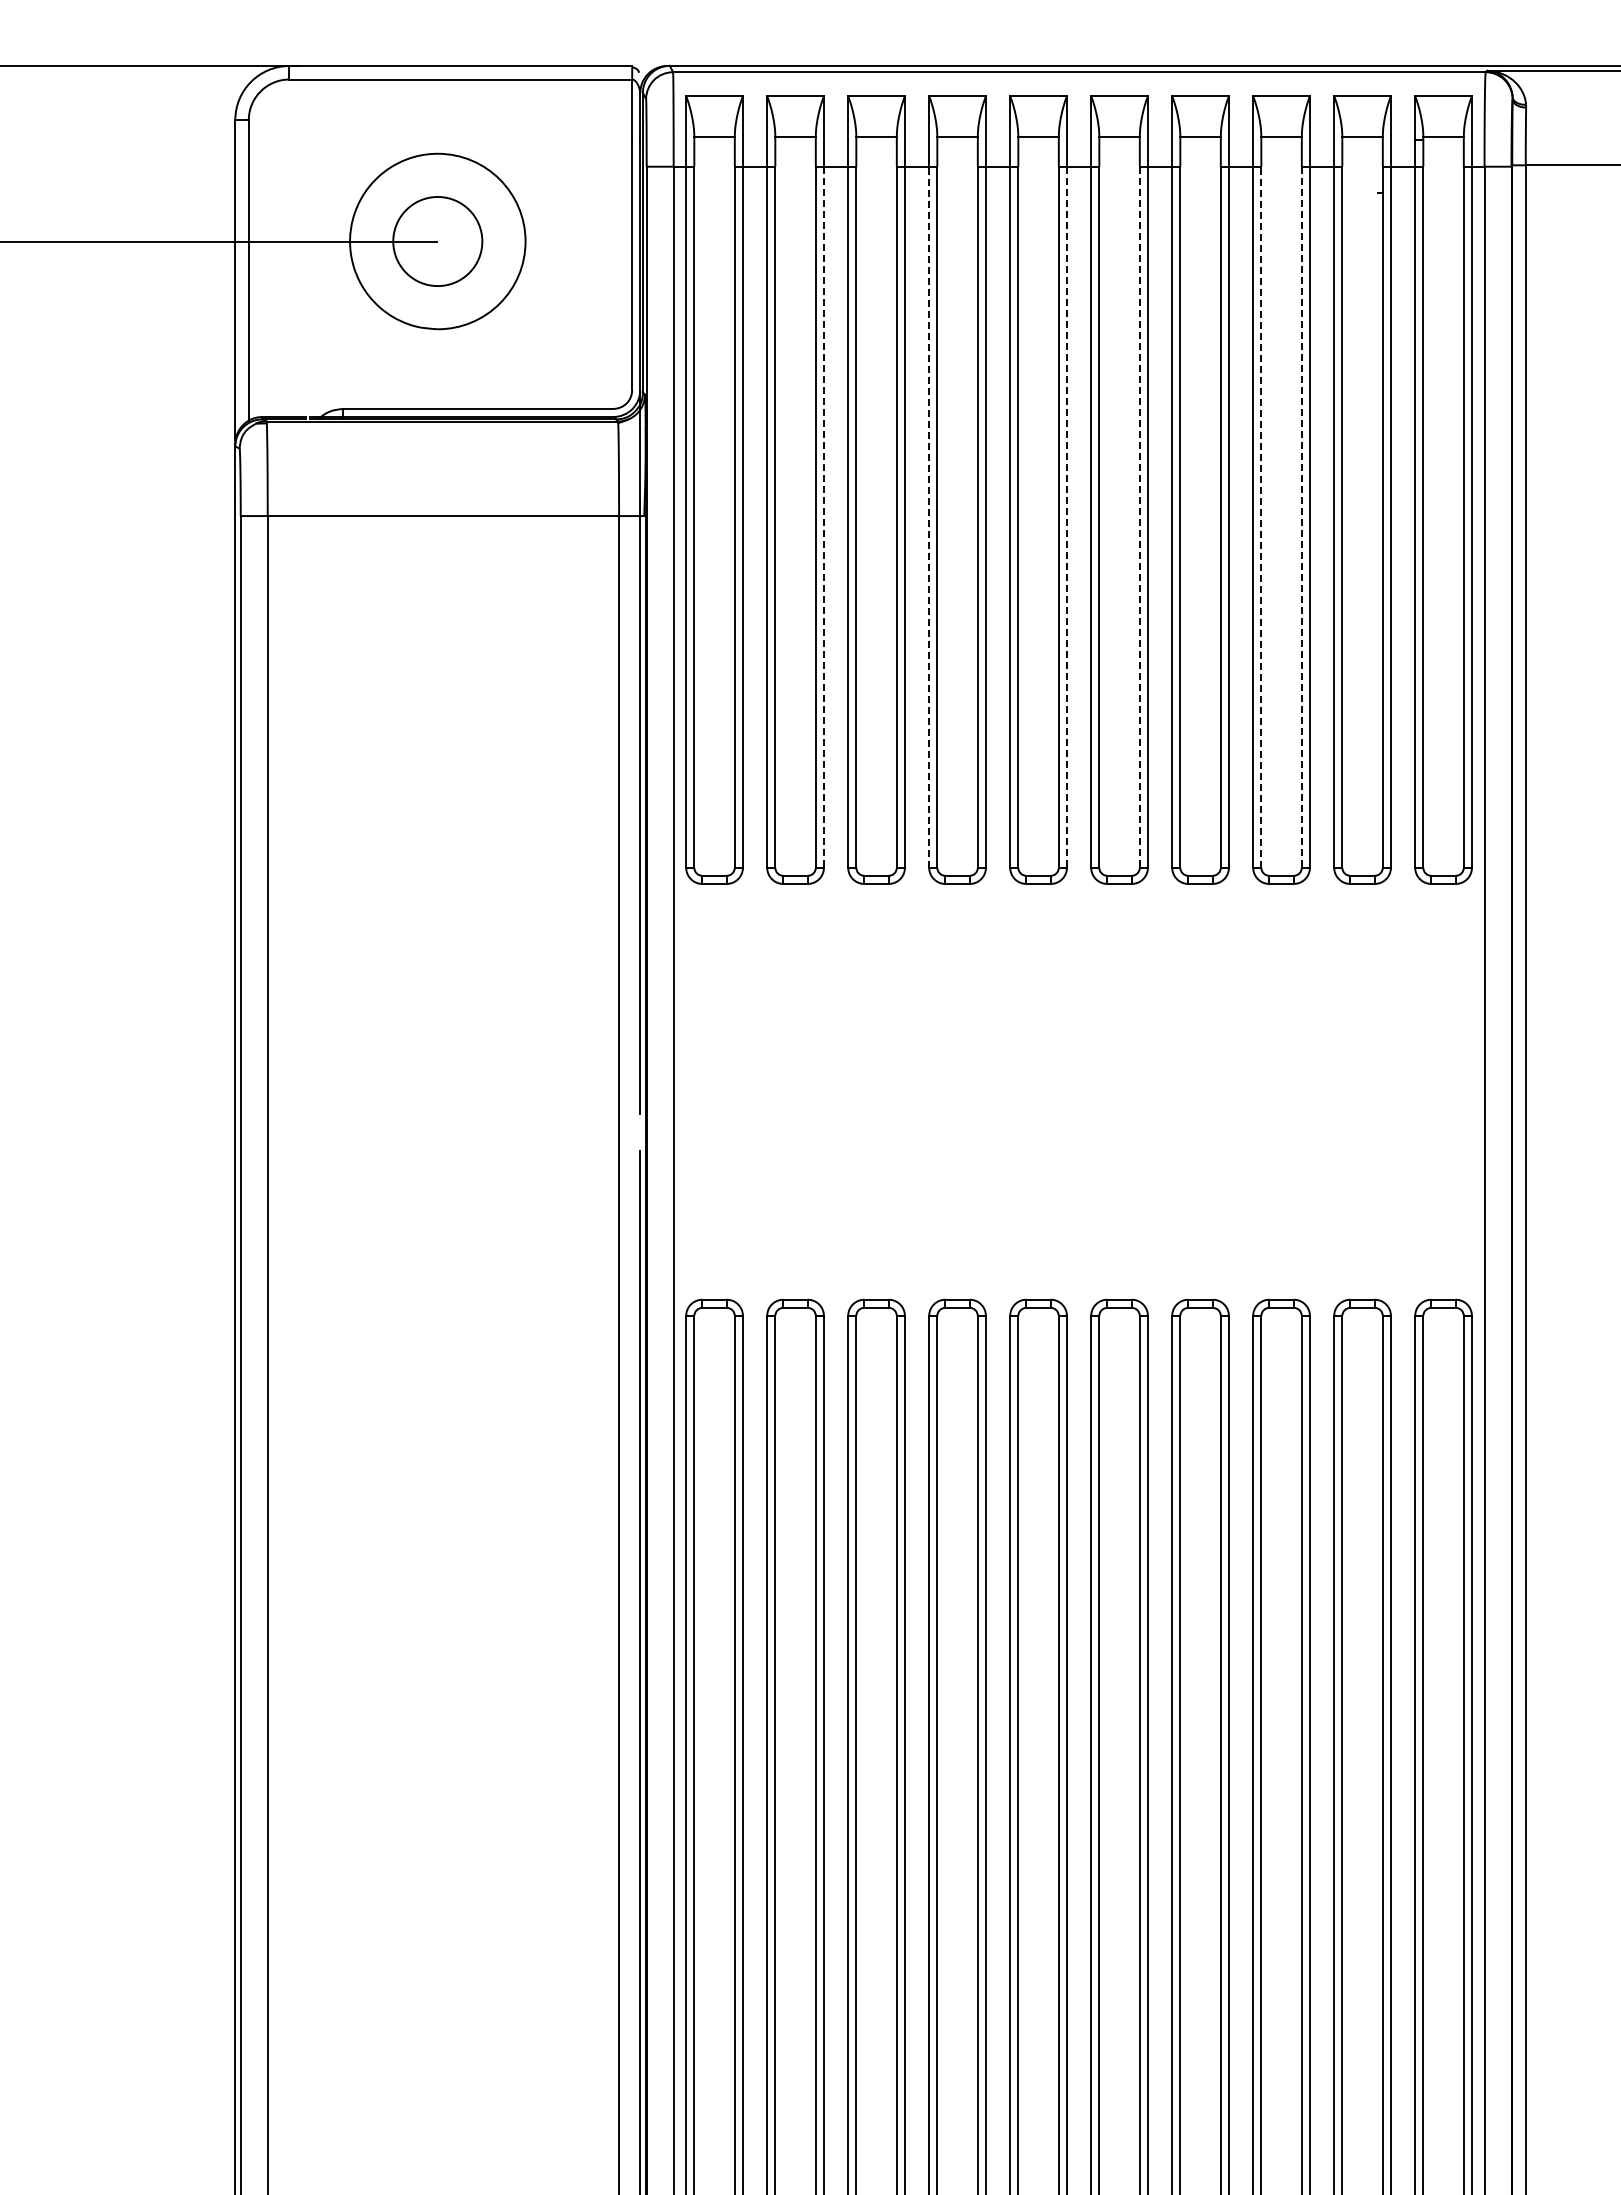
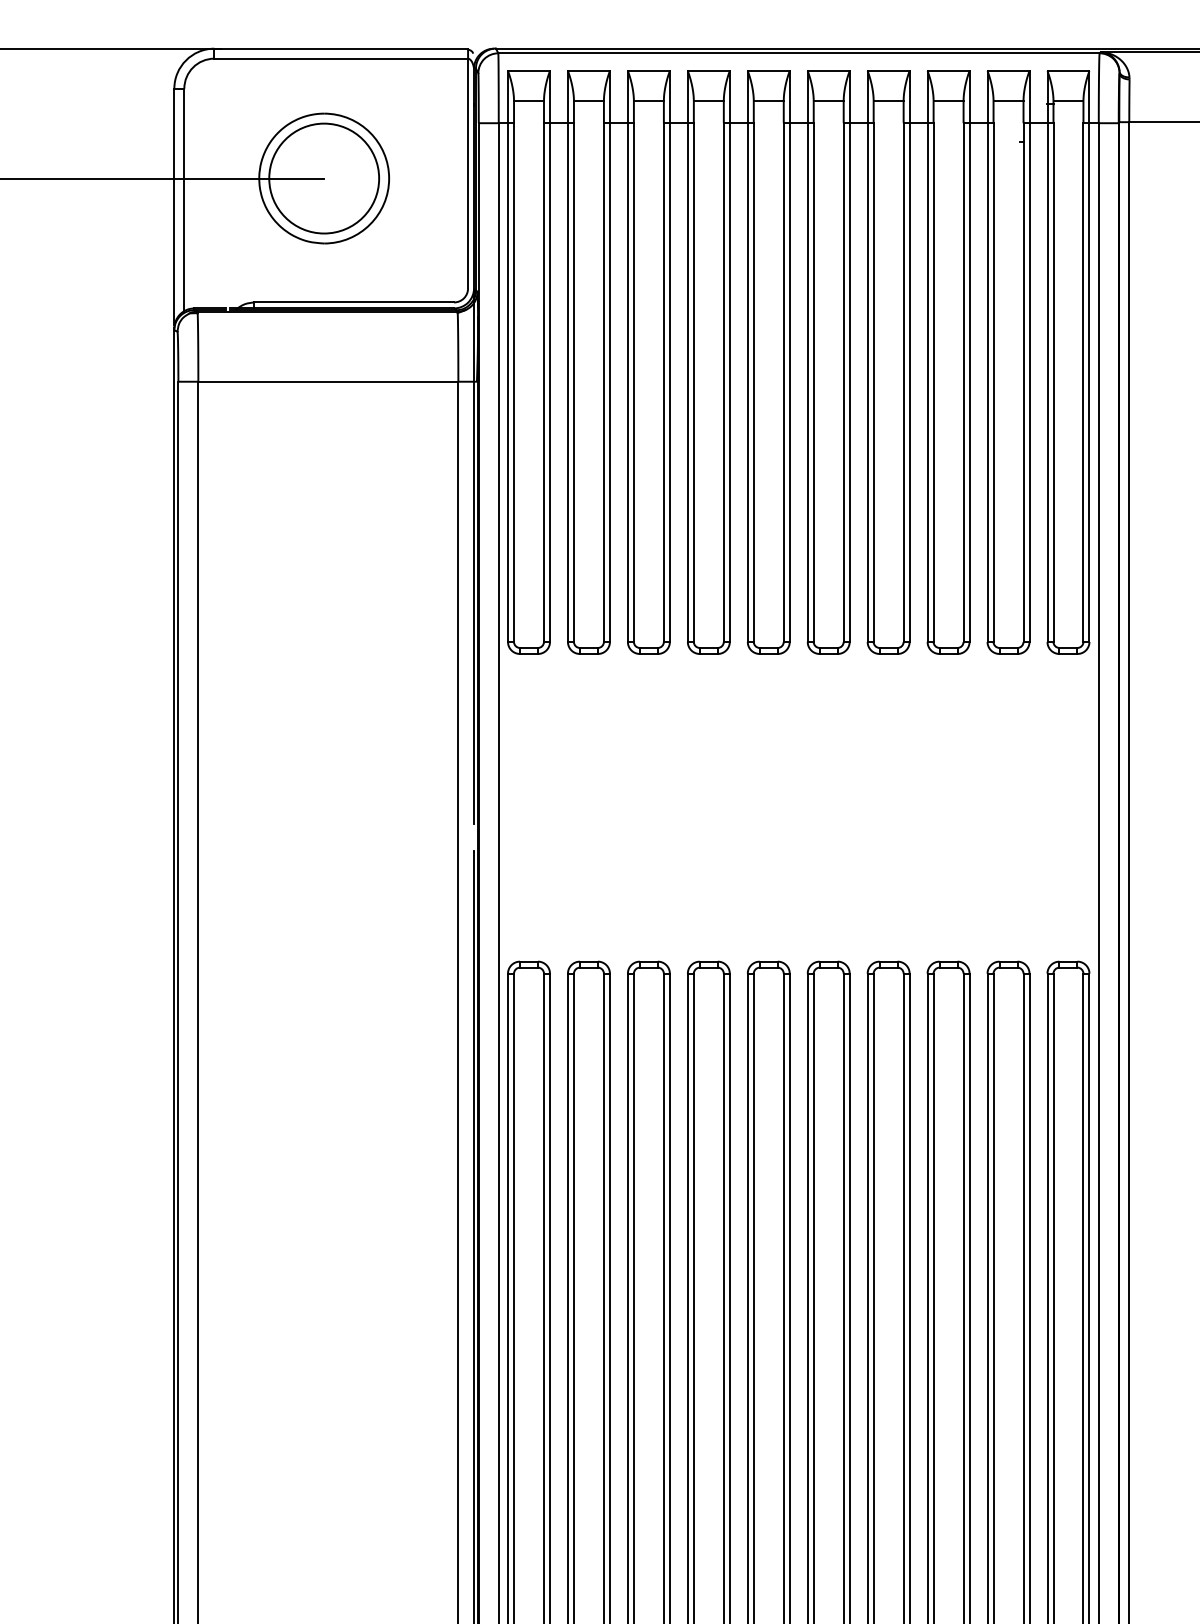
circle: (437, 241) -> (323, 178), size x1.67
line: (823, 517) -> (609, 382), dashed -> solid
line: (929, 517) -> (688, 382), dashed -> solid
line: (1066, 517) -> (789, 382), dashed -> solid
line: (1139, 517) -> (843, 382), dashed -> solid
line: (1261, 517) -> (933, 382), dashed -> solid
line: (1301, 517) -> (963, 382), dashed -> solid

